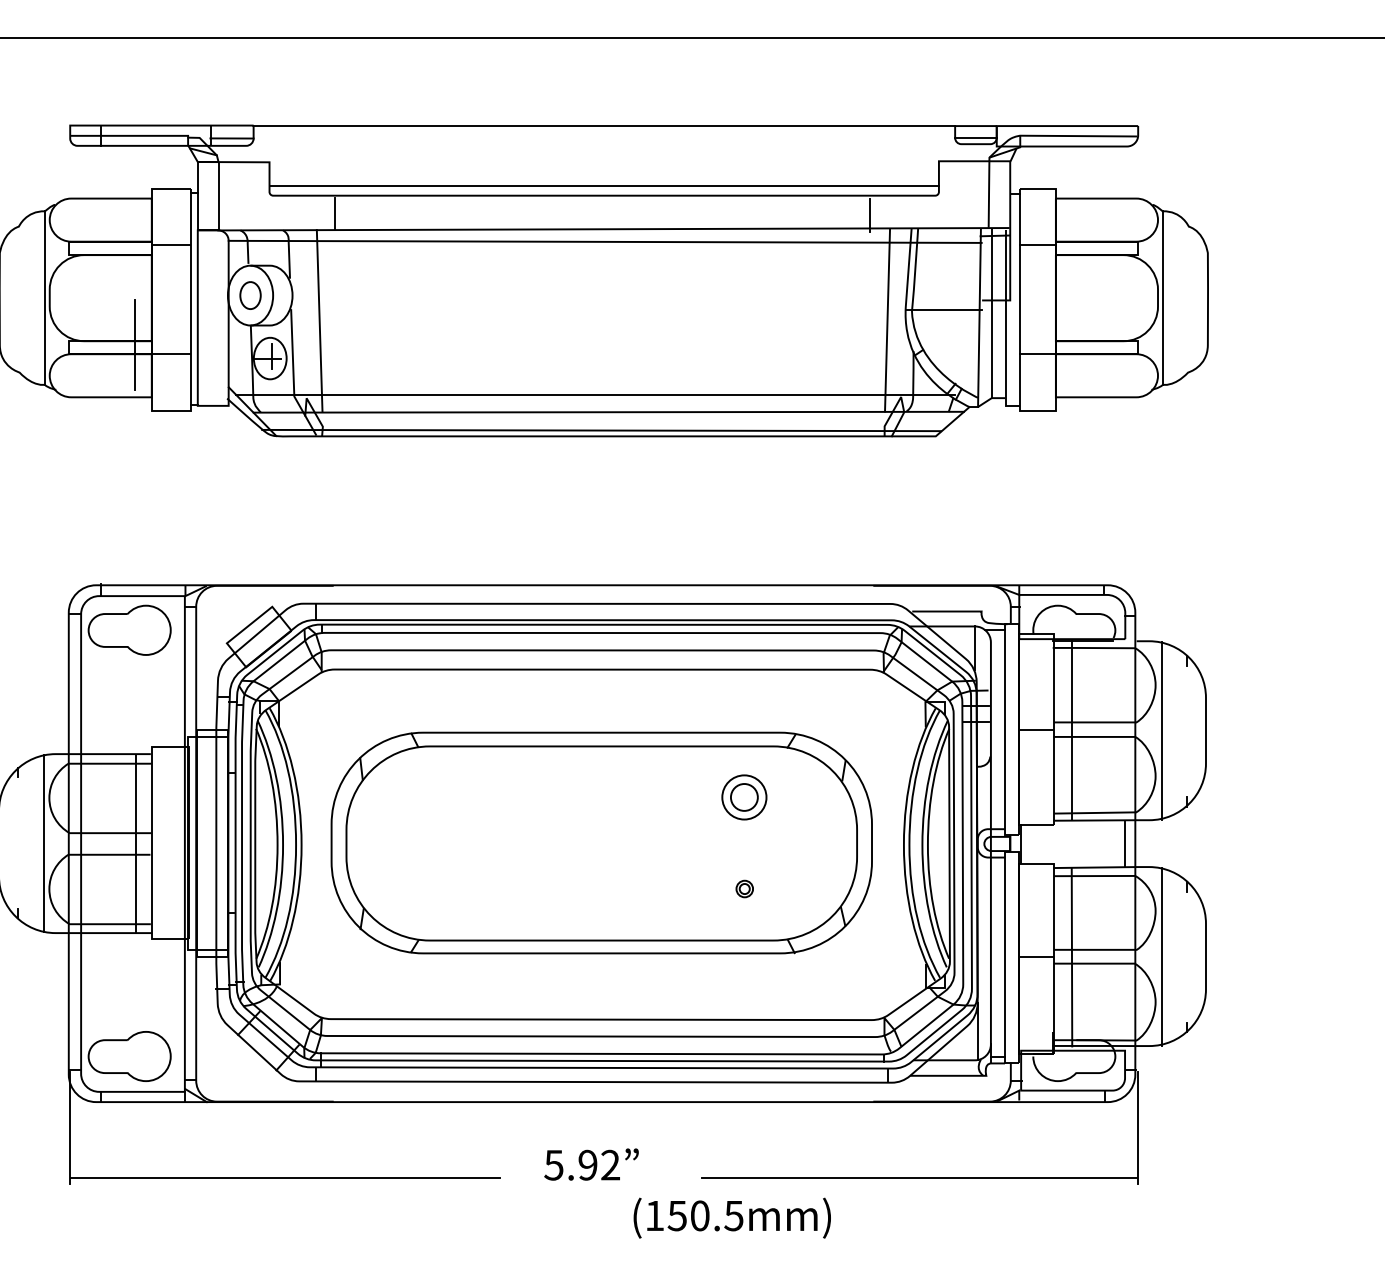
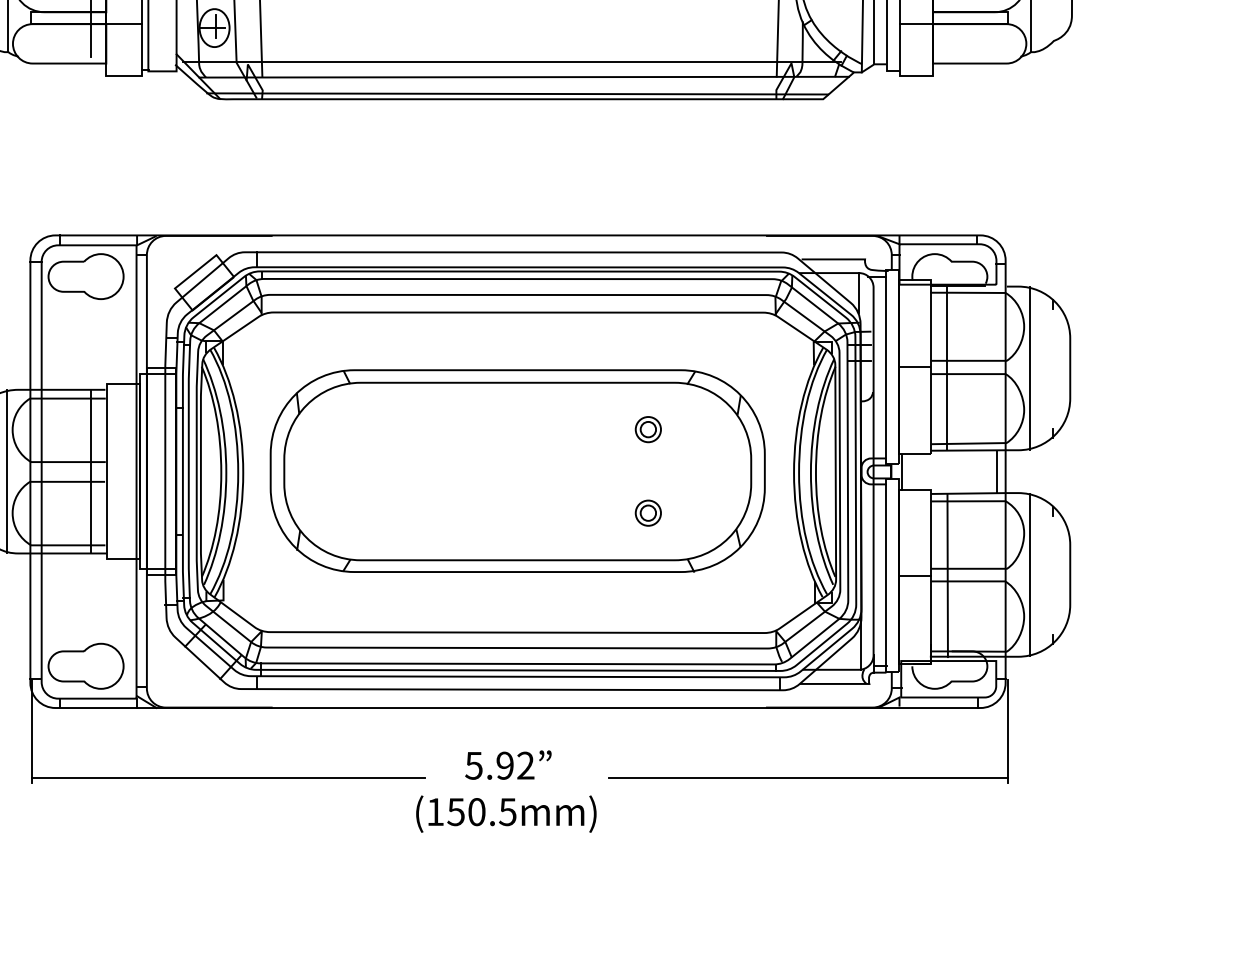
part: (744, 797) -> (648, 429), size x0.62
part: (744, 888) -> (648, 512), size x1.67
text: (731, 1217) -> (505, 813), moved

